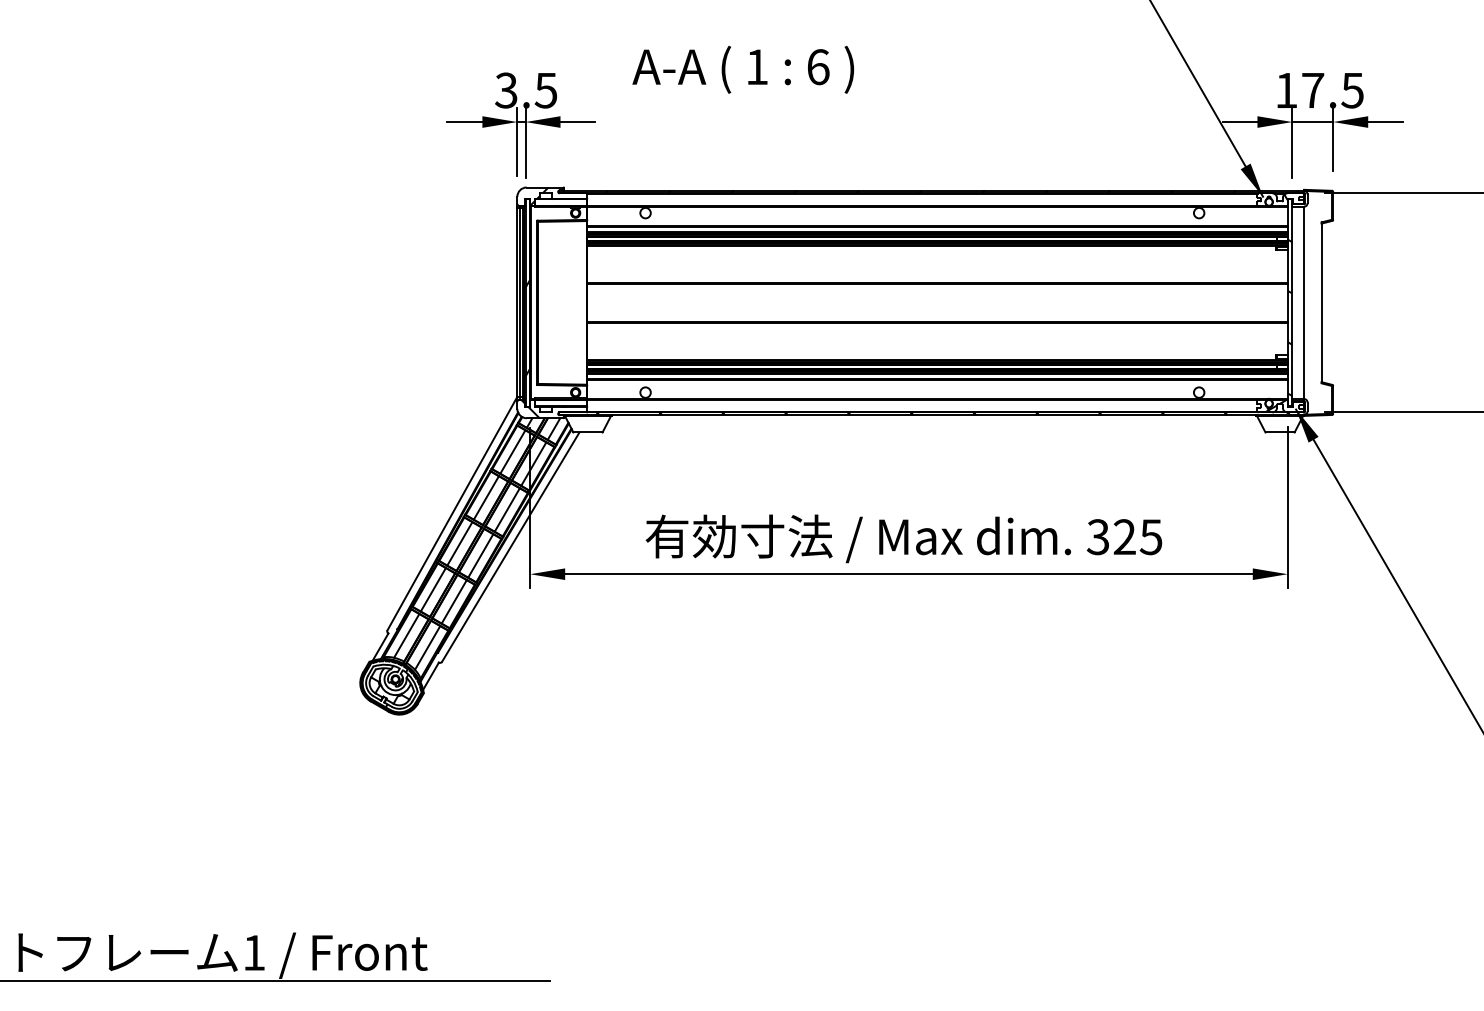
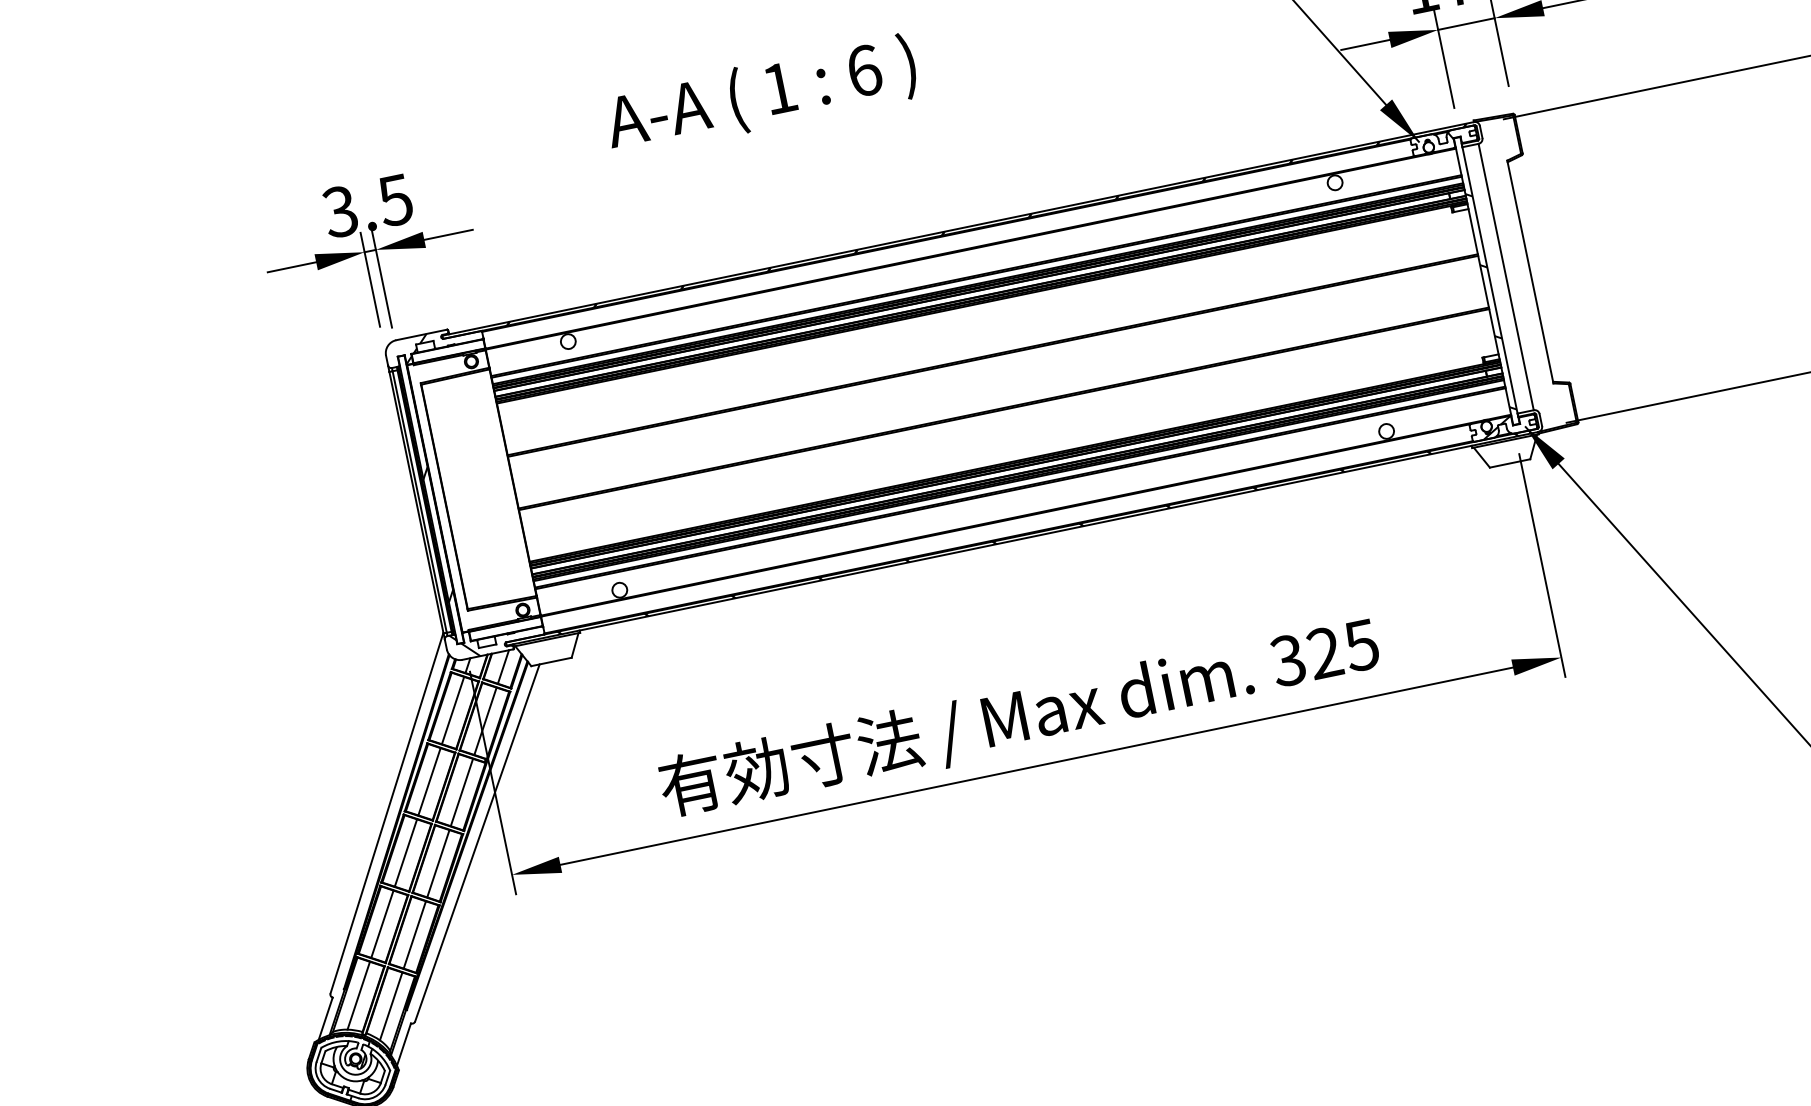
text: (743, 69) -> (761, 95), moved

